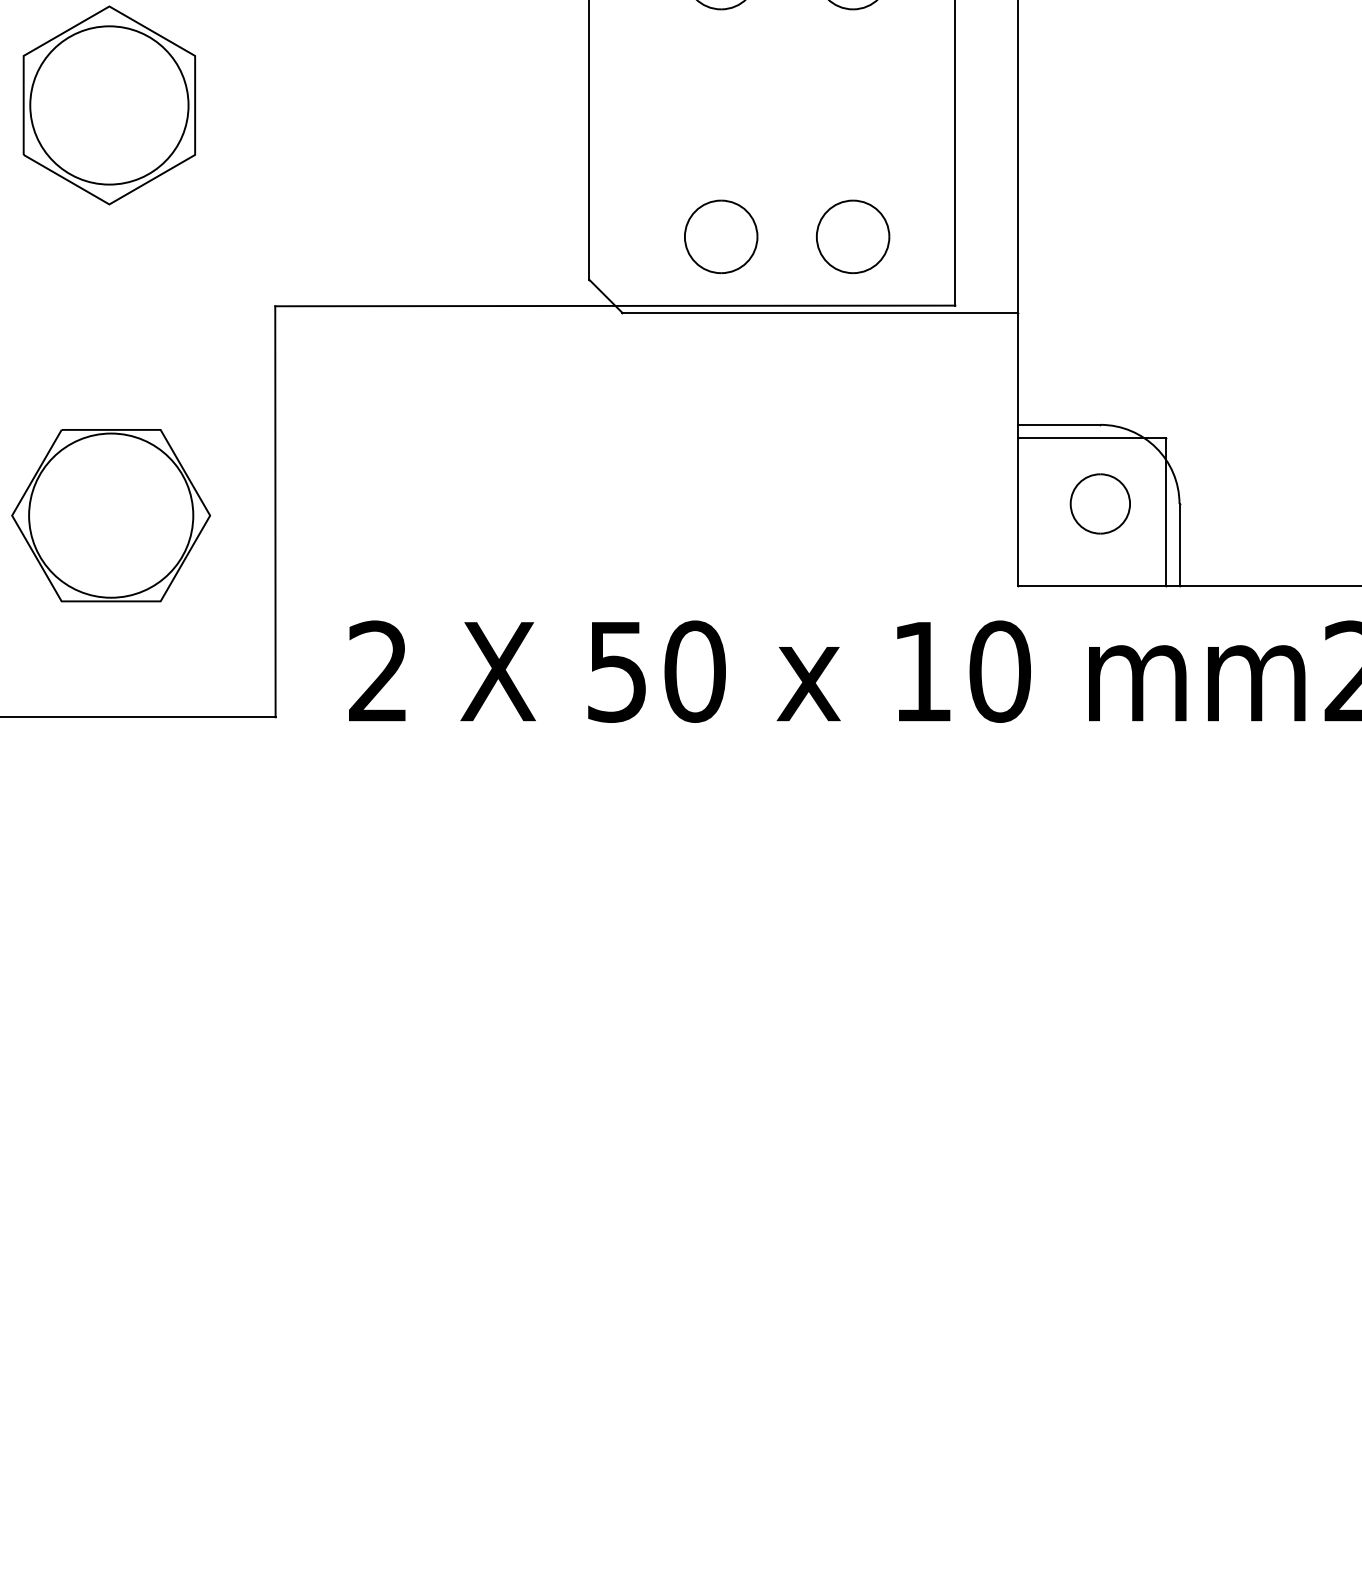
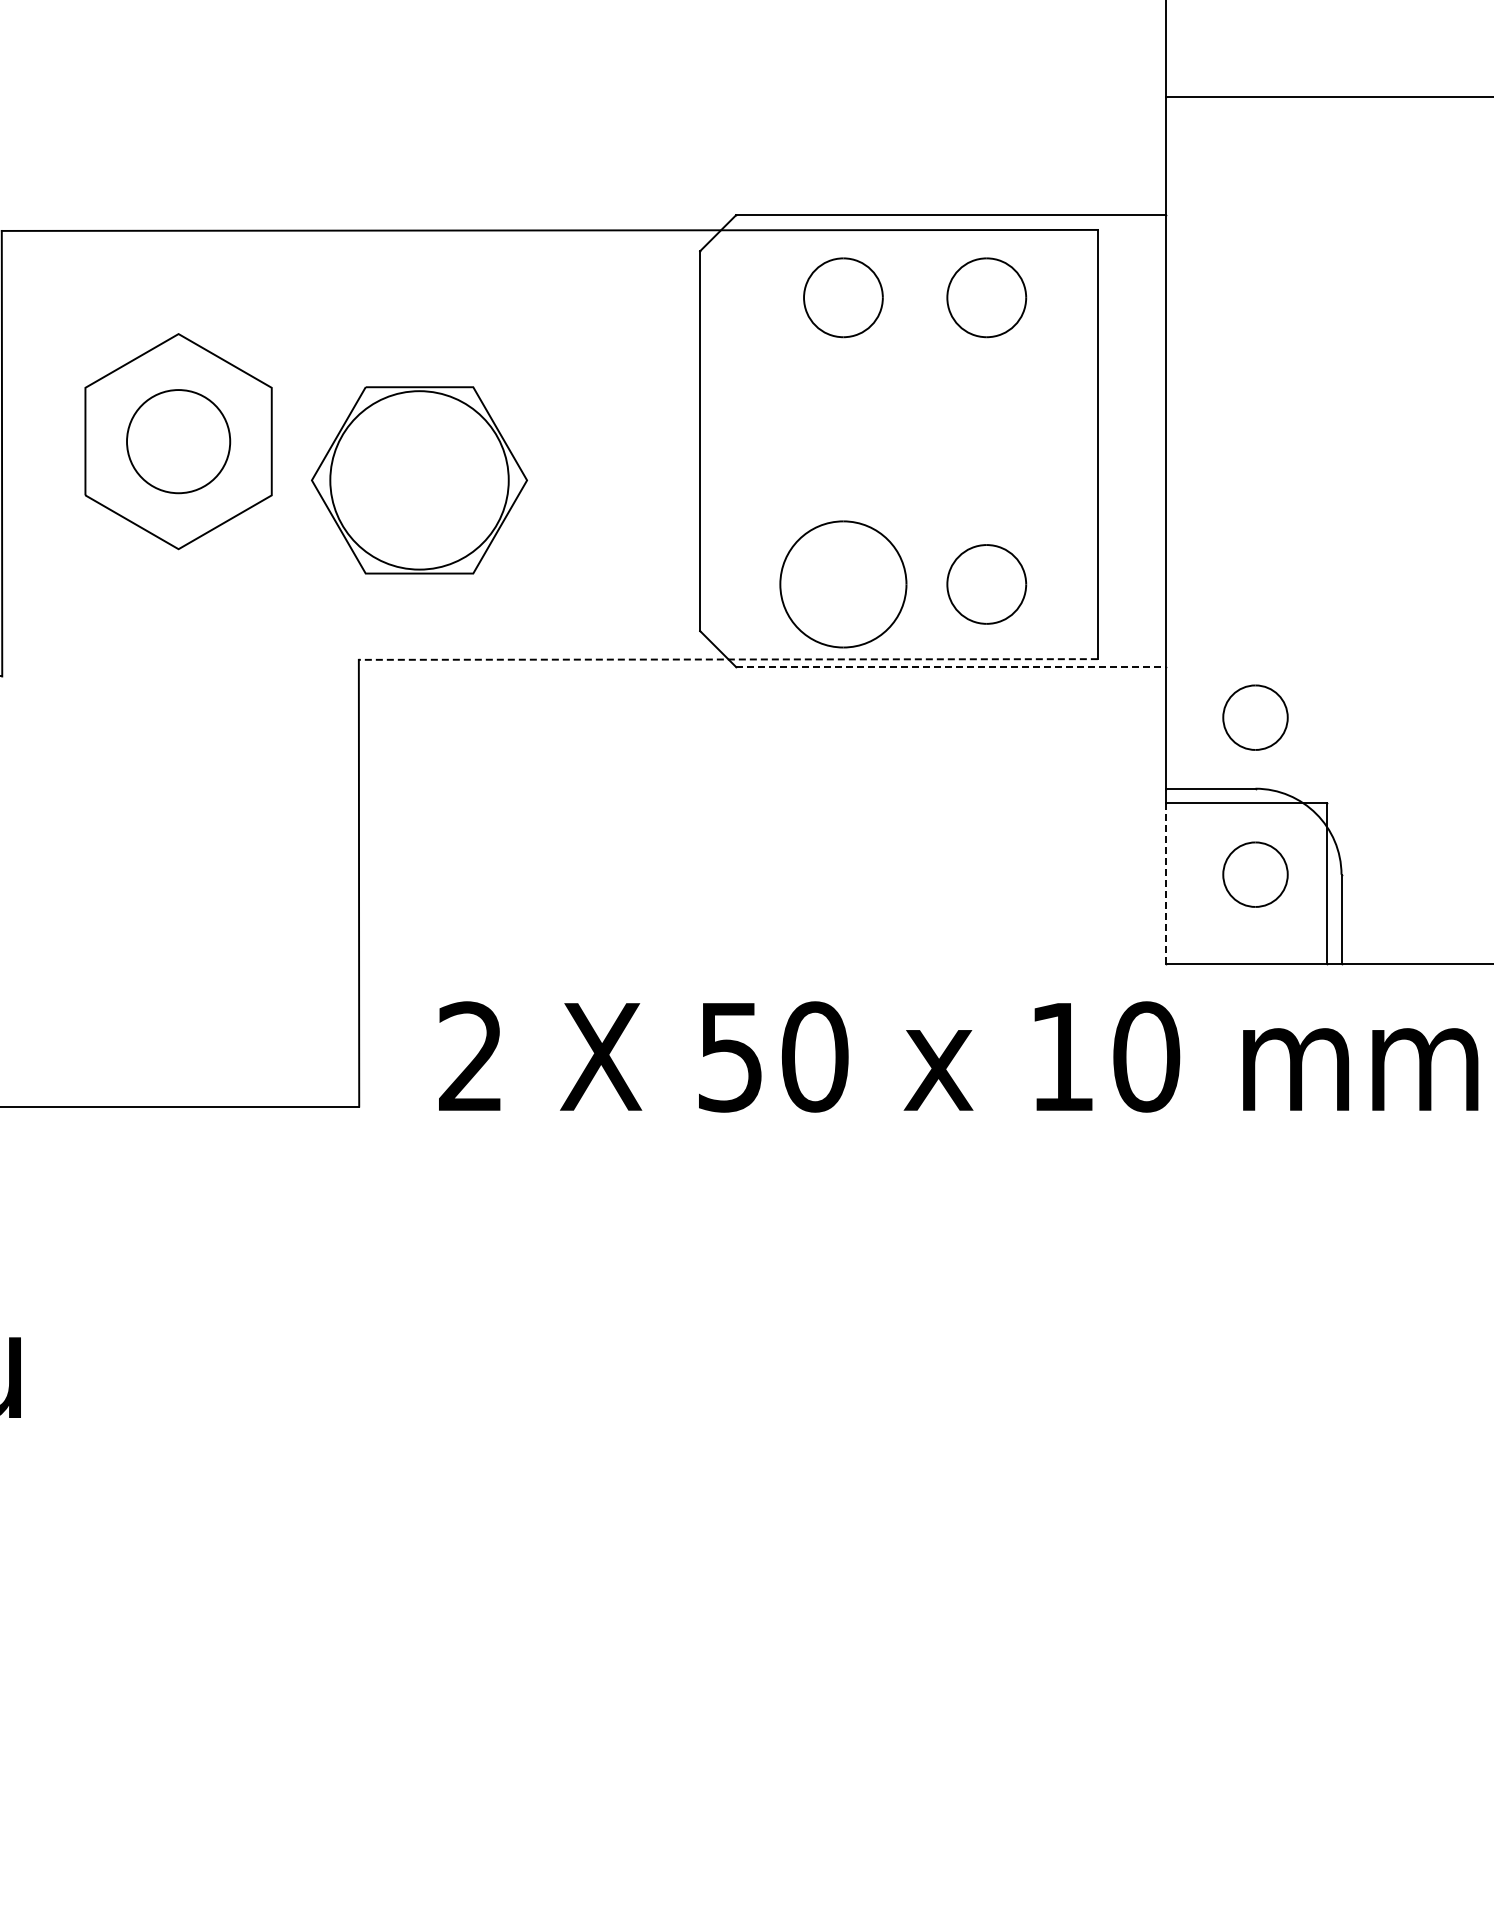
circle: (109, 105) -> (178, 441), size x0.6
part: (721, 236) -> (843, 584), size x1.6
line: (615, 305) -> (728, 659), solid -> dashed
line: (819, 312) -> (950, 666), solid -> dashed
part: (1100, 359) -> (1255, 717), added
line: (1017, 512) -> (1165, 883), solid -> dashed
part: (111, 515) -> (419, 480), moved

